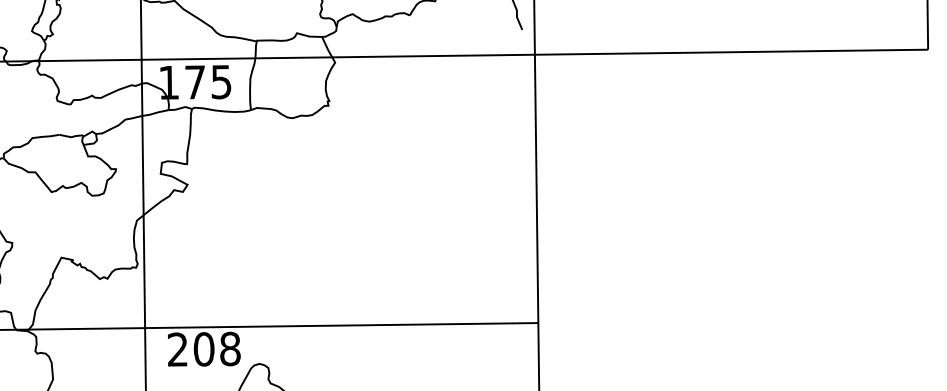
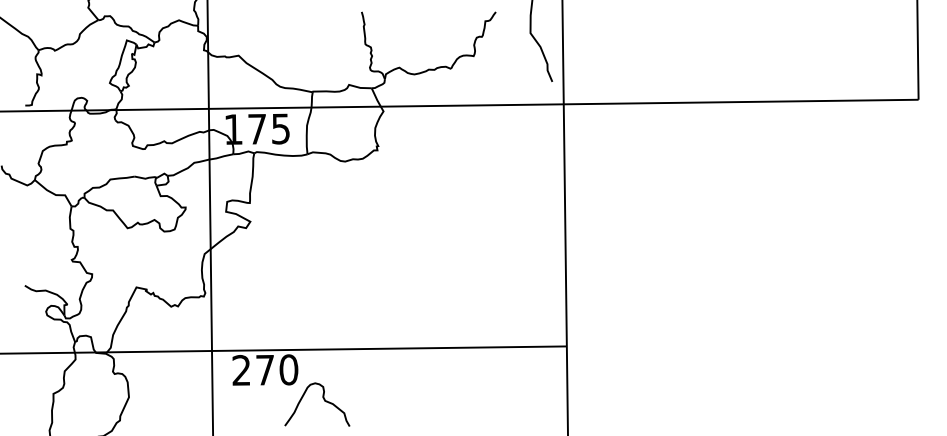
text: (217, 348) -> (277, 369), 208 -> 270

